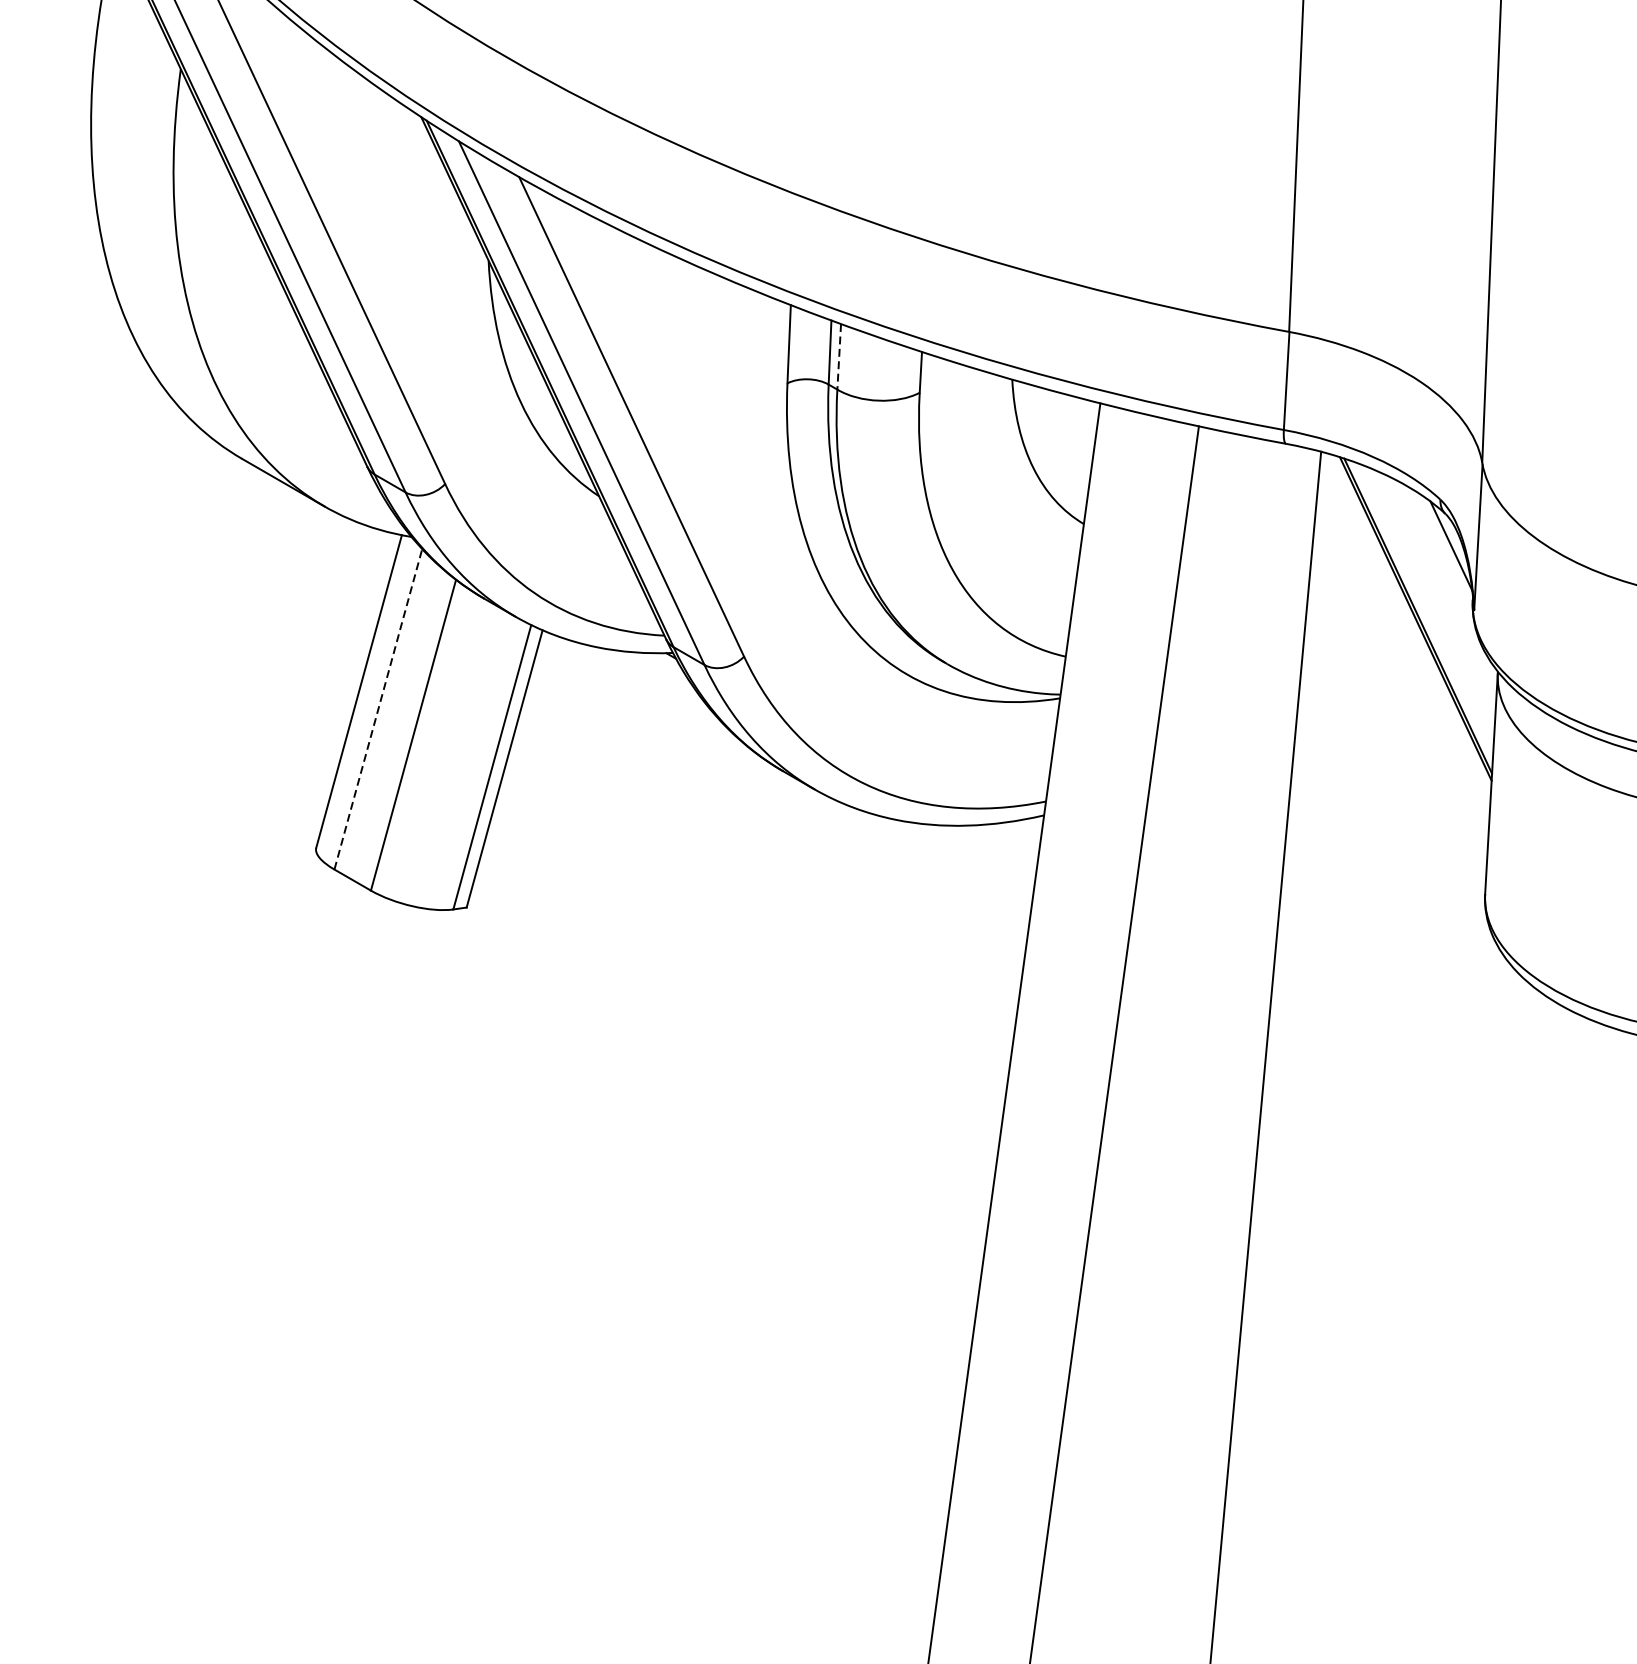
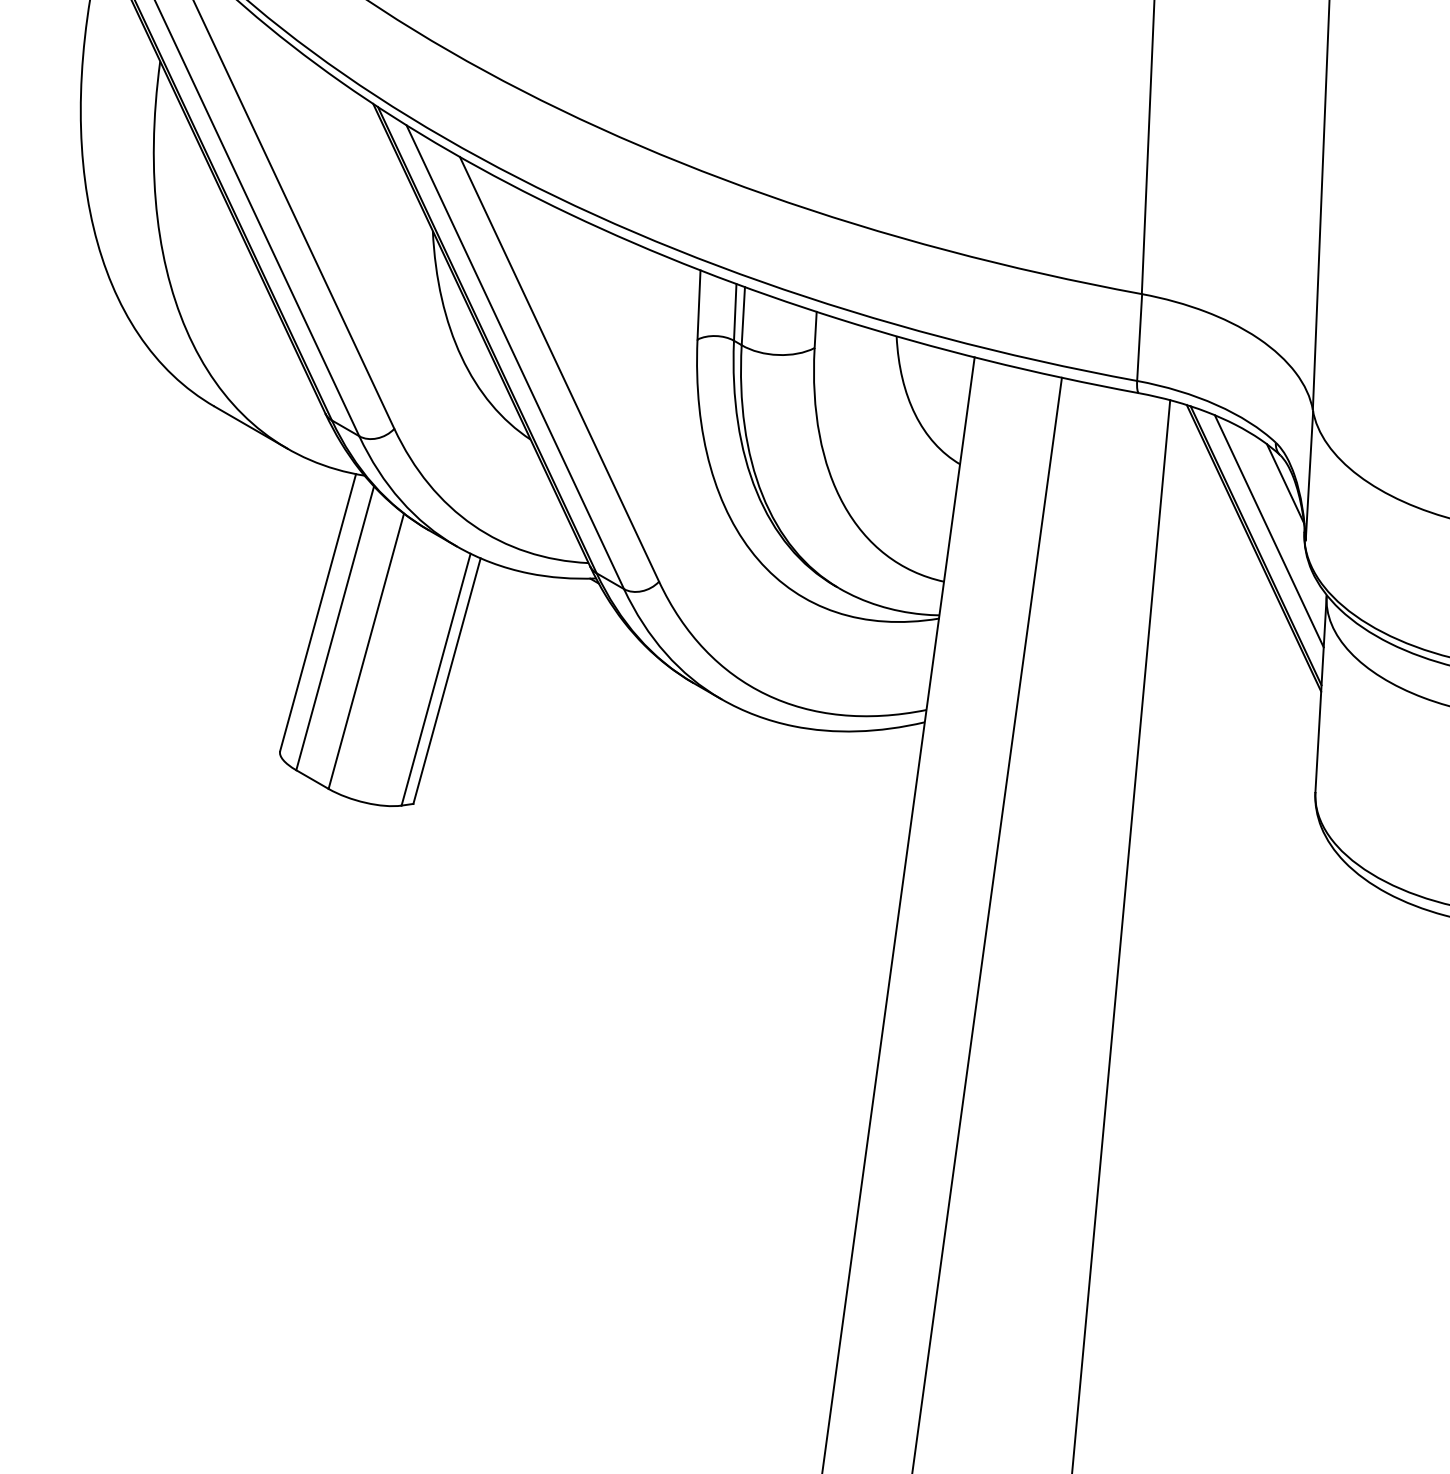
line: (839, 357) -> (743, 316), dashed -> solid
line: (1432, 599) -> (1268, 531), added
line: (378, 708) -> (335, 627), dashed -> solid

